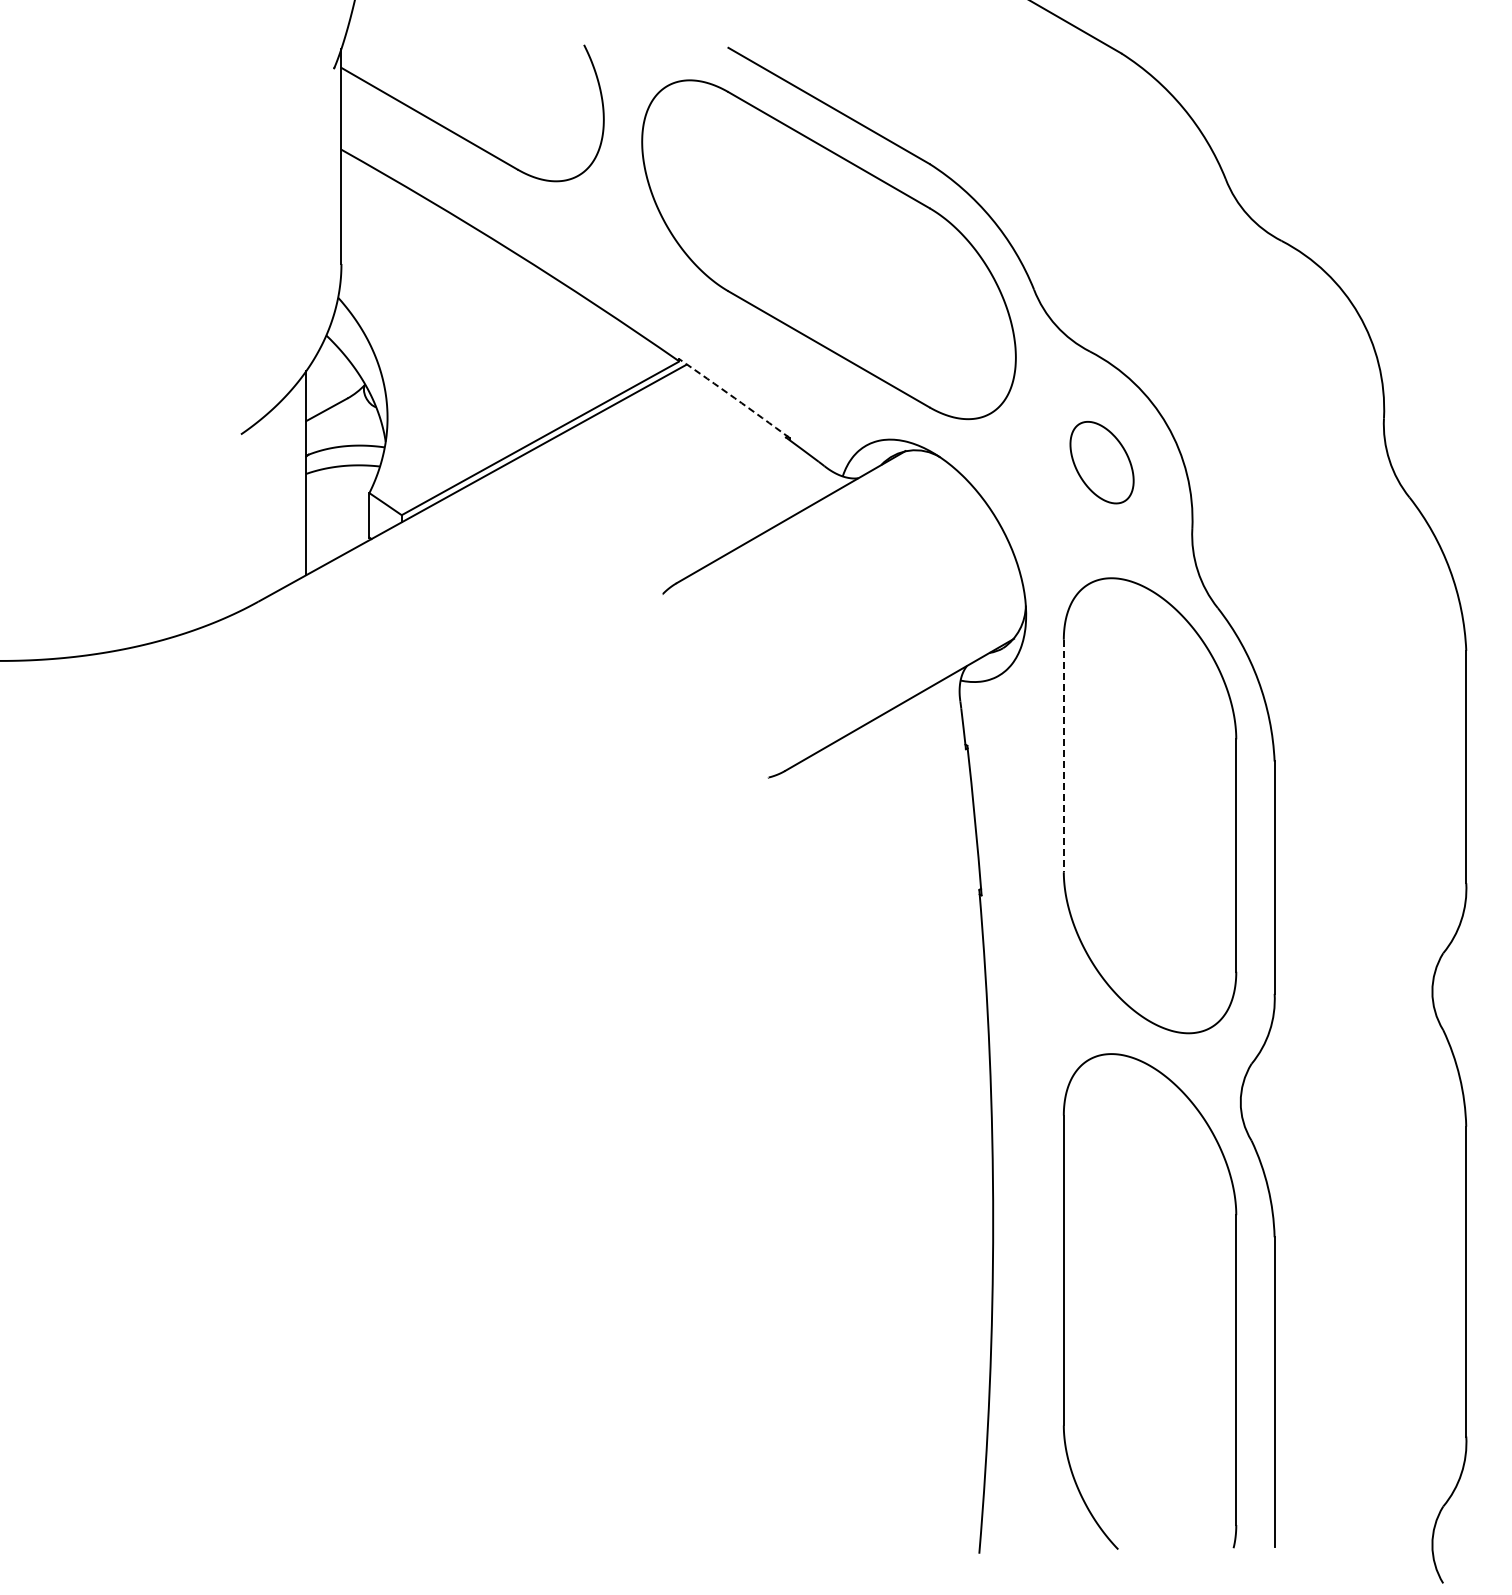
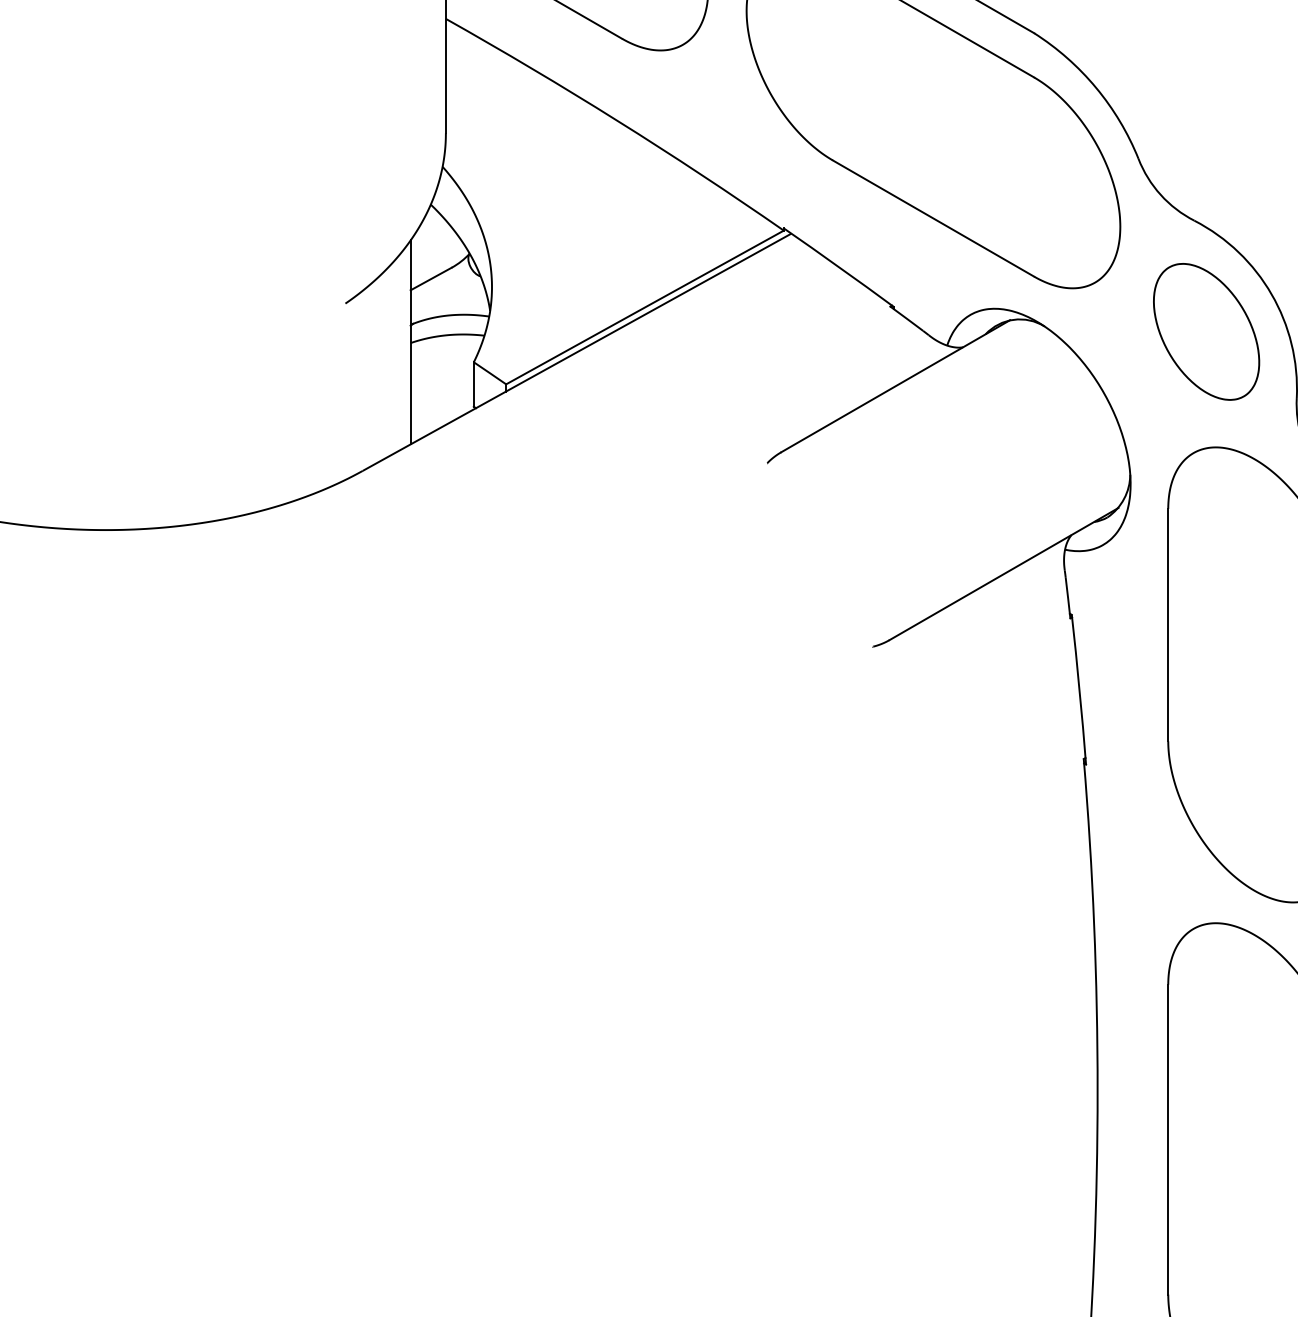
arc: (734, 398) -> (838, 267), dashed -> solid
part: (1101, 462) -> (1205, 331), size x1.67
line: (1063, 756) -> (1167, 625), dashed -> solid

